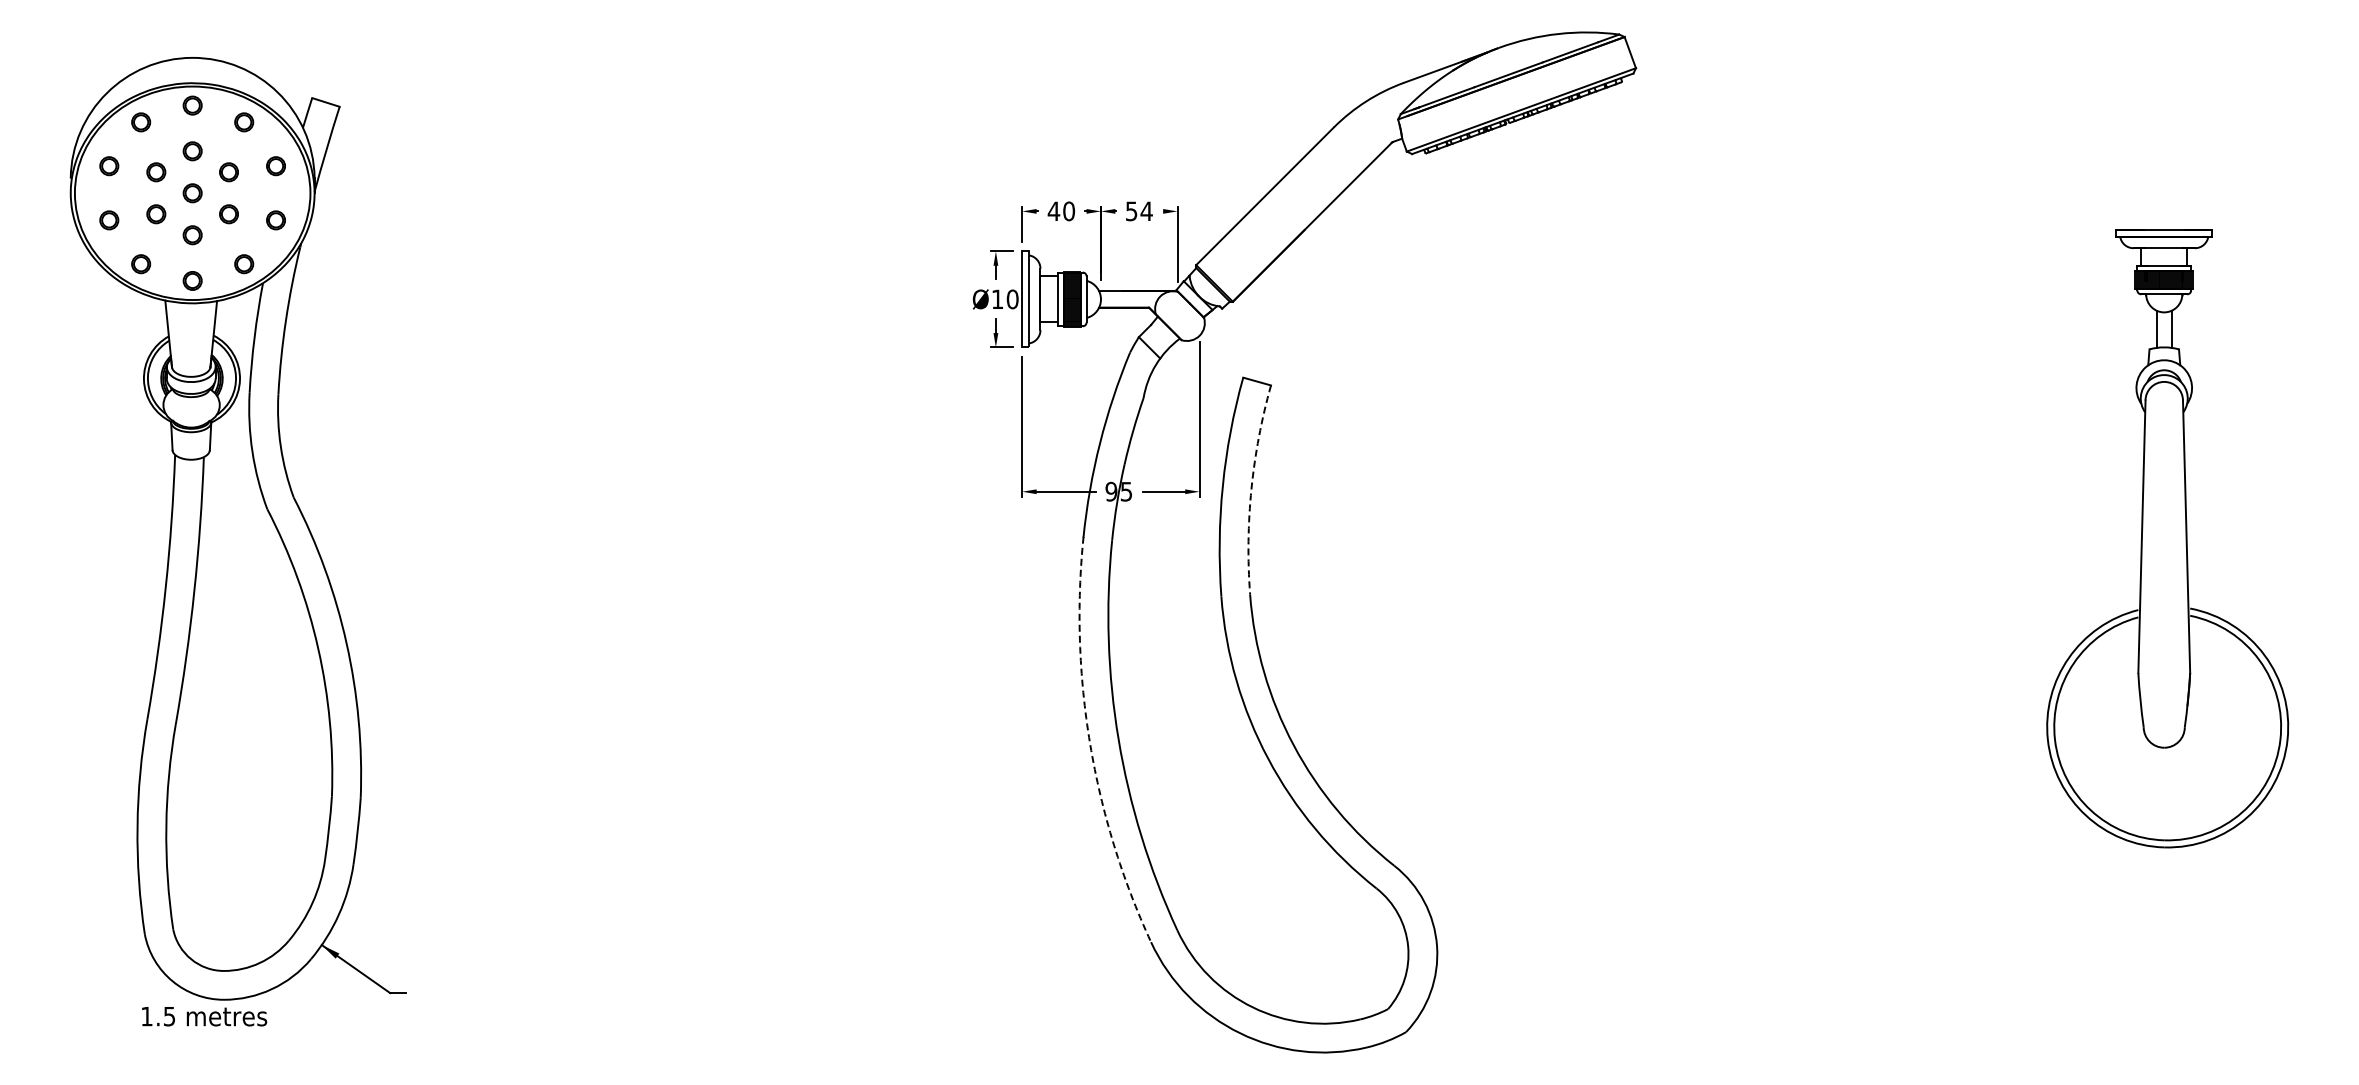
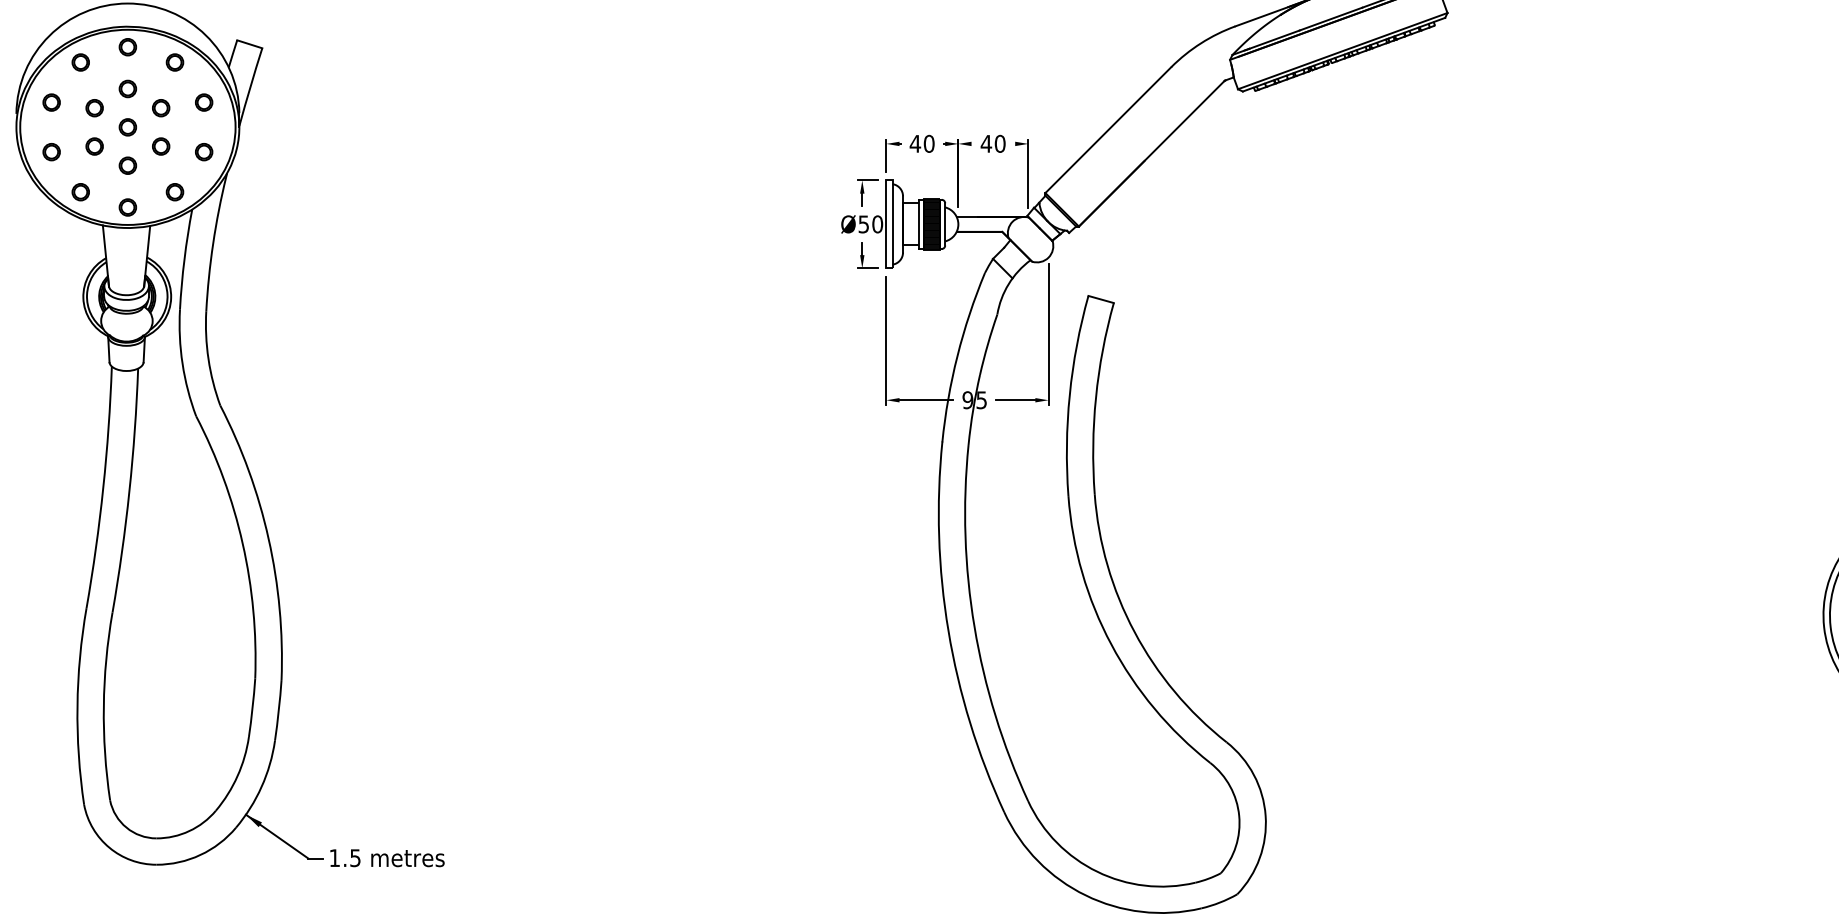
text: (1138, 211) -> (992, 144), 54 -> 40
text: (997, 299) -> (863, 224), Ø10 -> Ø50
arc: (1251, 489) -> (1095, 398), dashed -> solid
arc: (1090, 744) -> (948, 631), dashed -> solid
text: (204, 1016) -> (387, 858), moved

